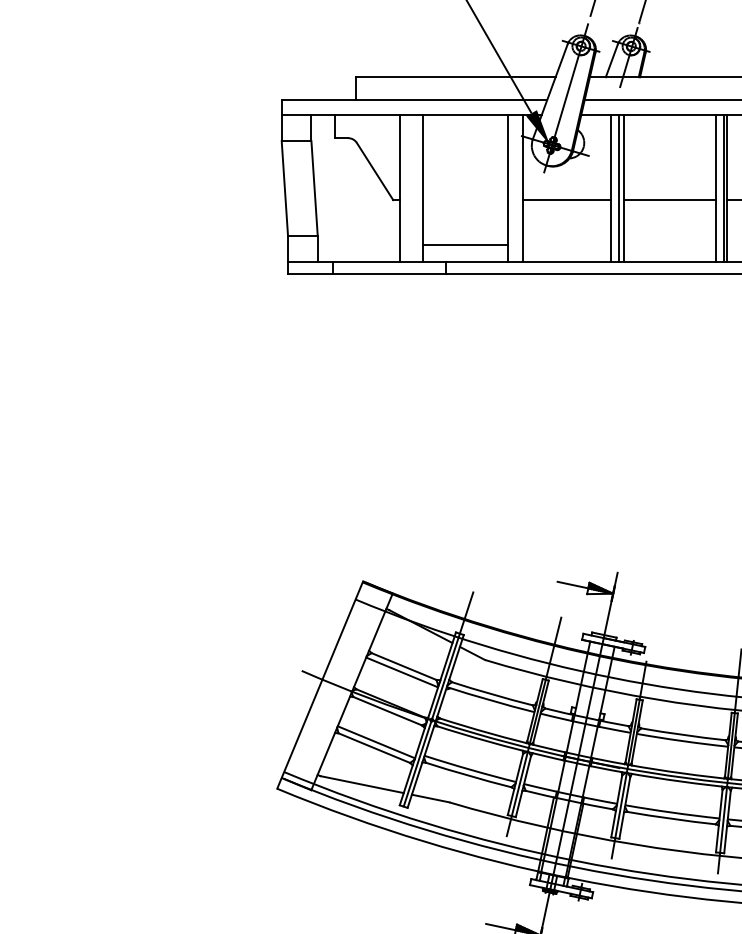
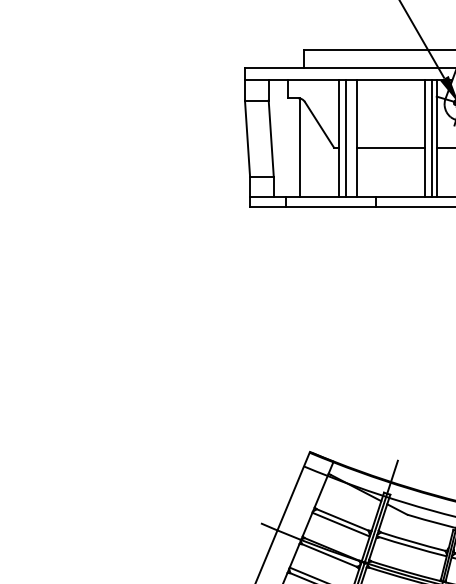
line: (407, 188) -> (345, 138), added
line: (515, 188) -> (431, 138), added
line: (350, 200) -> (299, 147), added
line: (464, 245) -> (390, 147), moved

